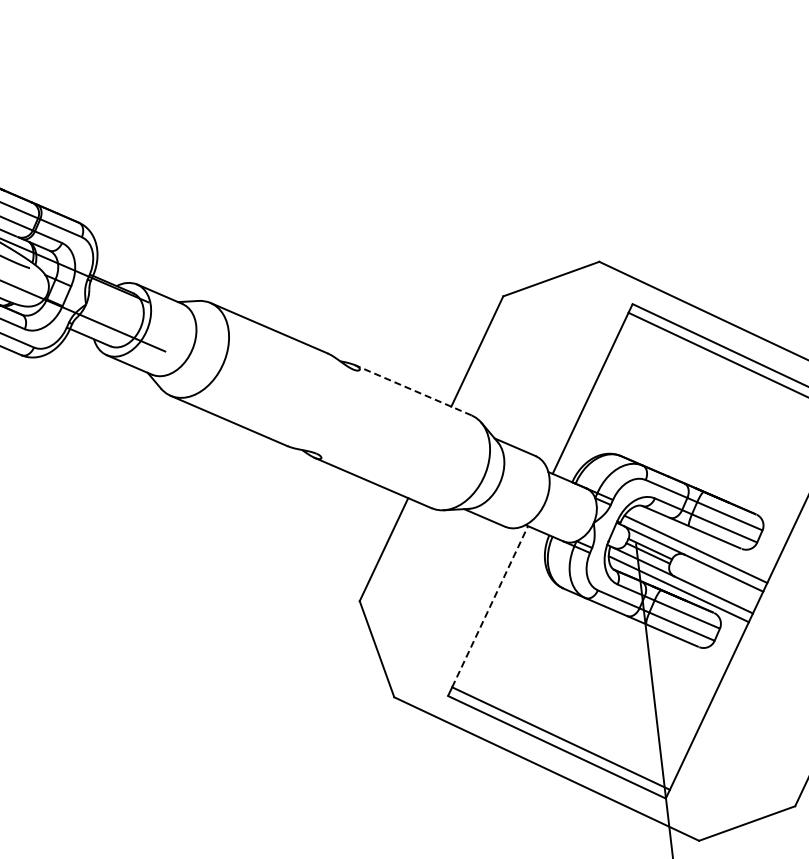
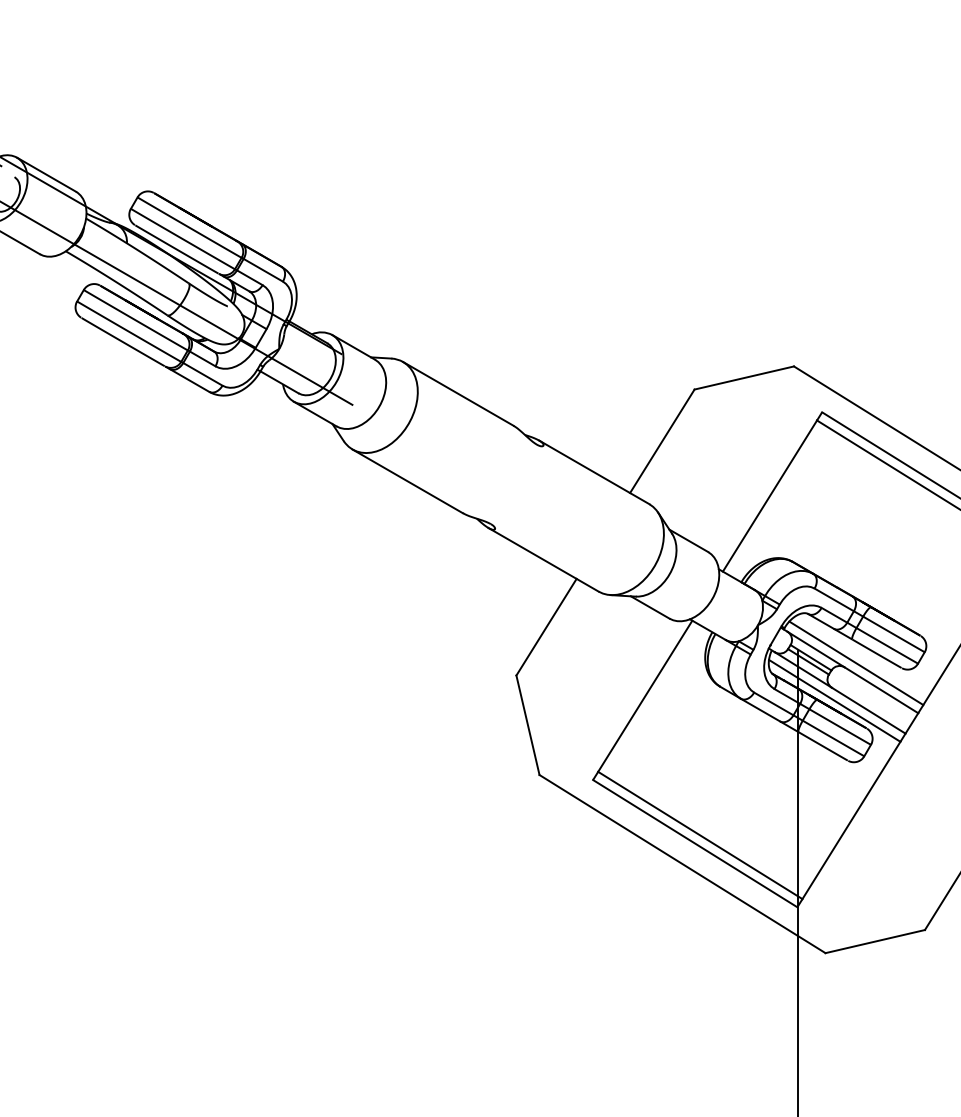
line: (413, 390) -> (594, 472), dashed -> solid
line: (490, 605) -> (645, 695), dashed -> solid

